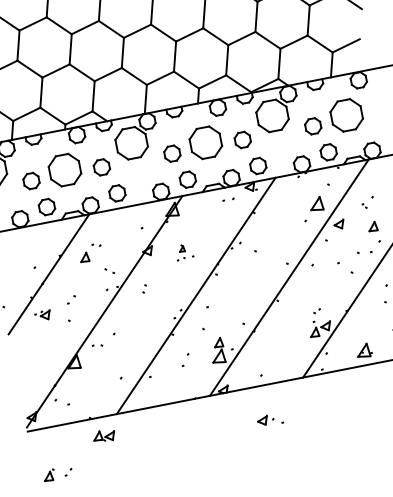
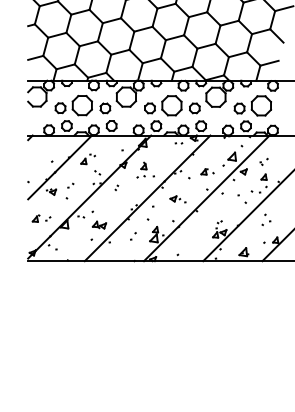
part: (282, 235) -> (207, 171), added
part: (183, 251) -> (145, 169), size x1.67
part: (269, 420) -> (177, 199), moved
part: (102, 435) -> (98, 224), moved
part: (57, 473) -> (41, 218), moved

